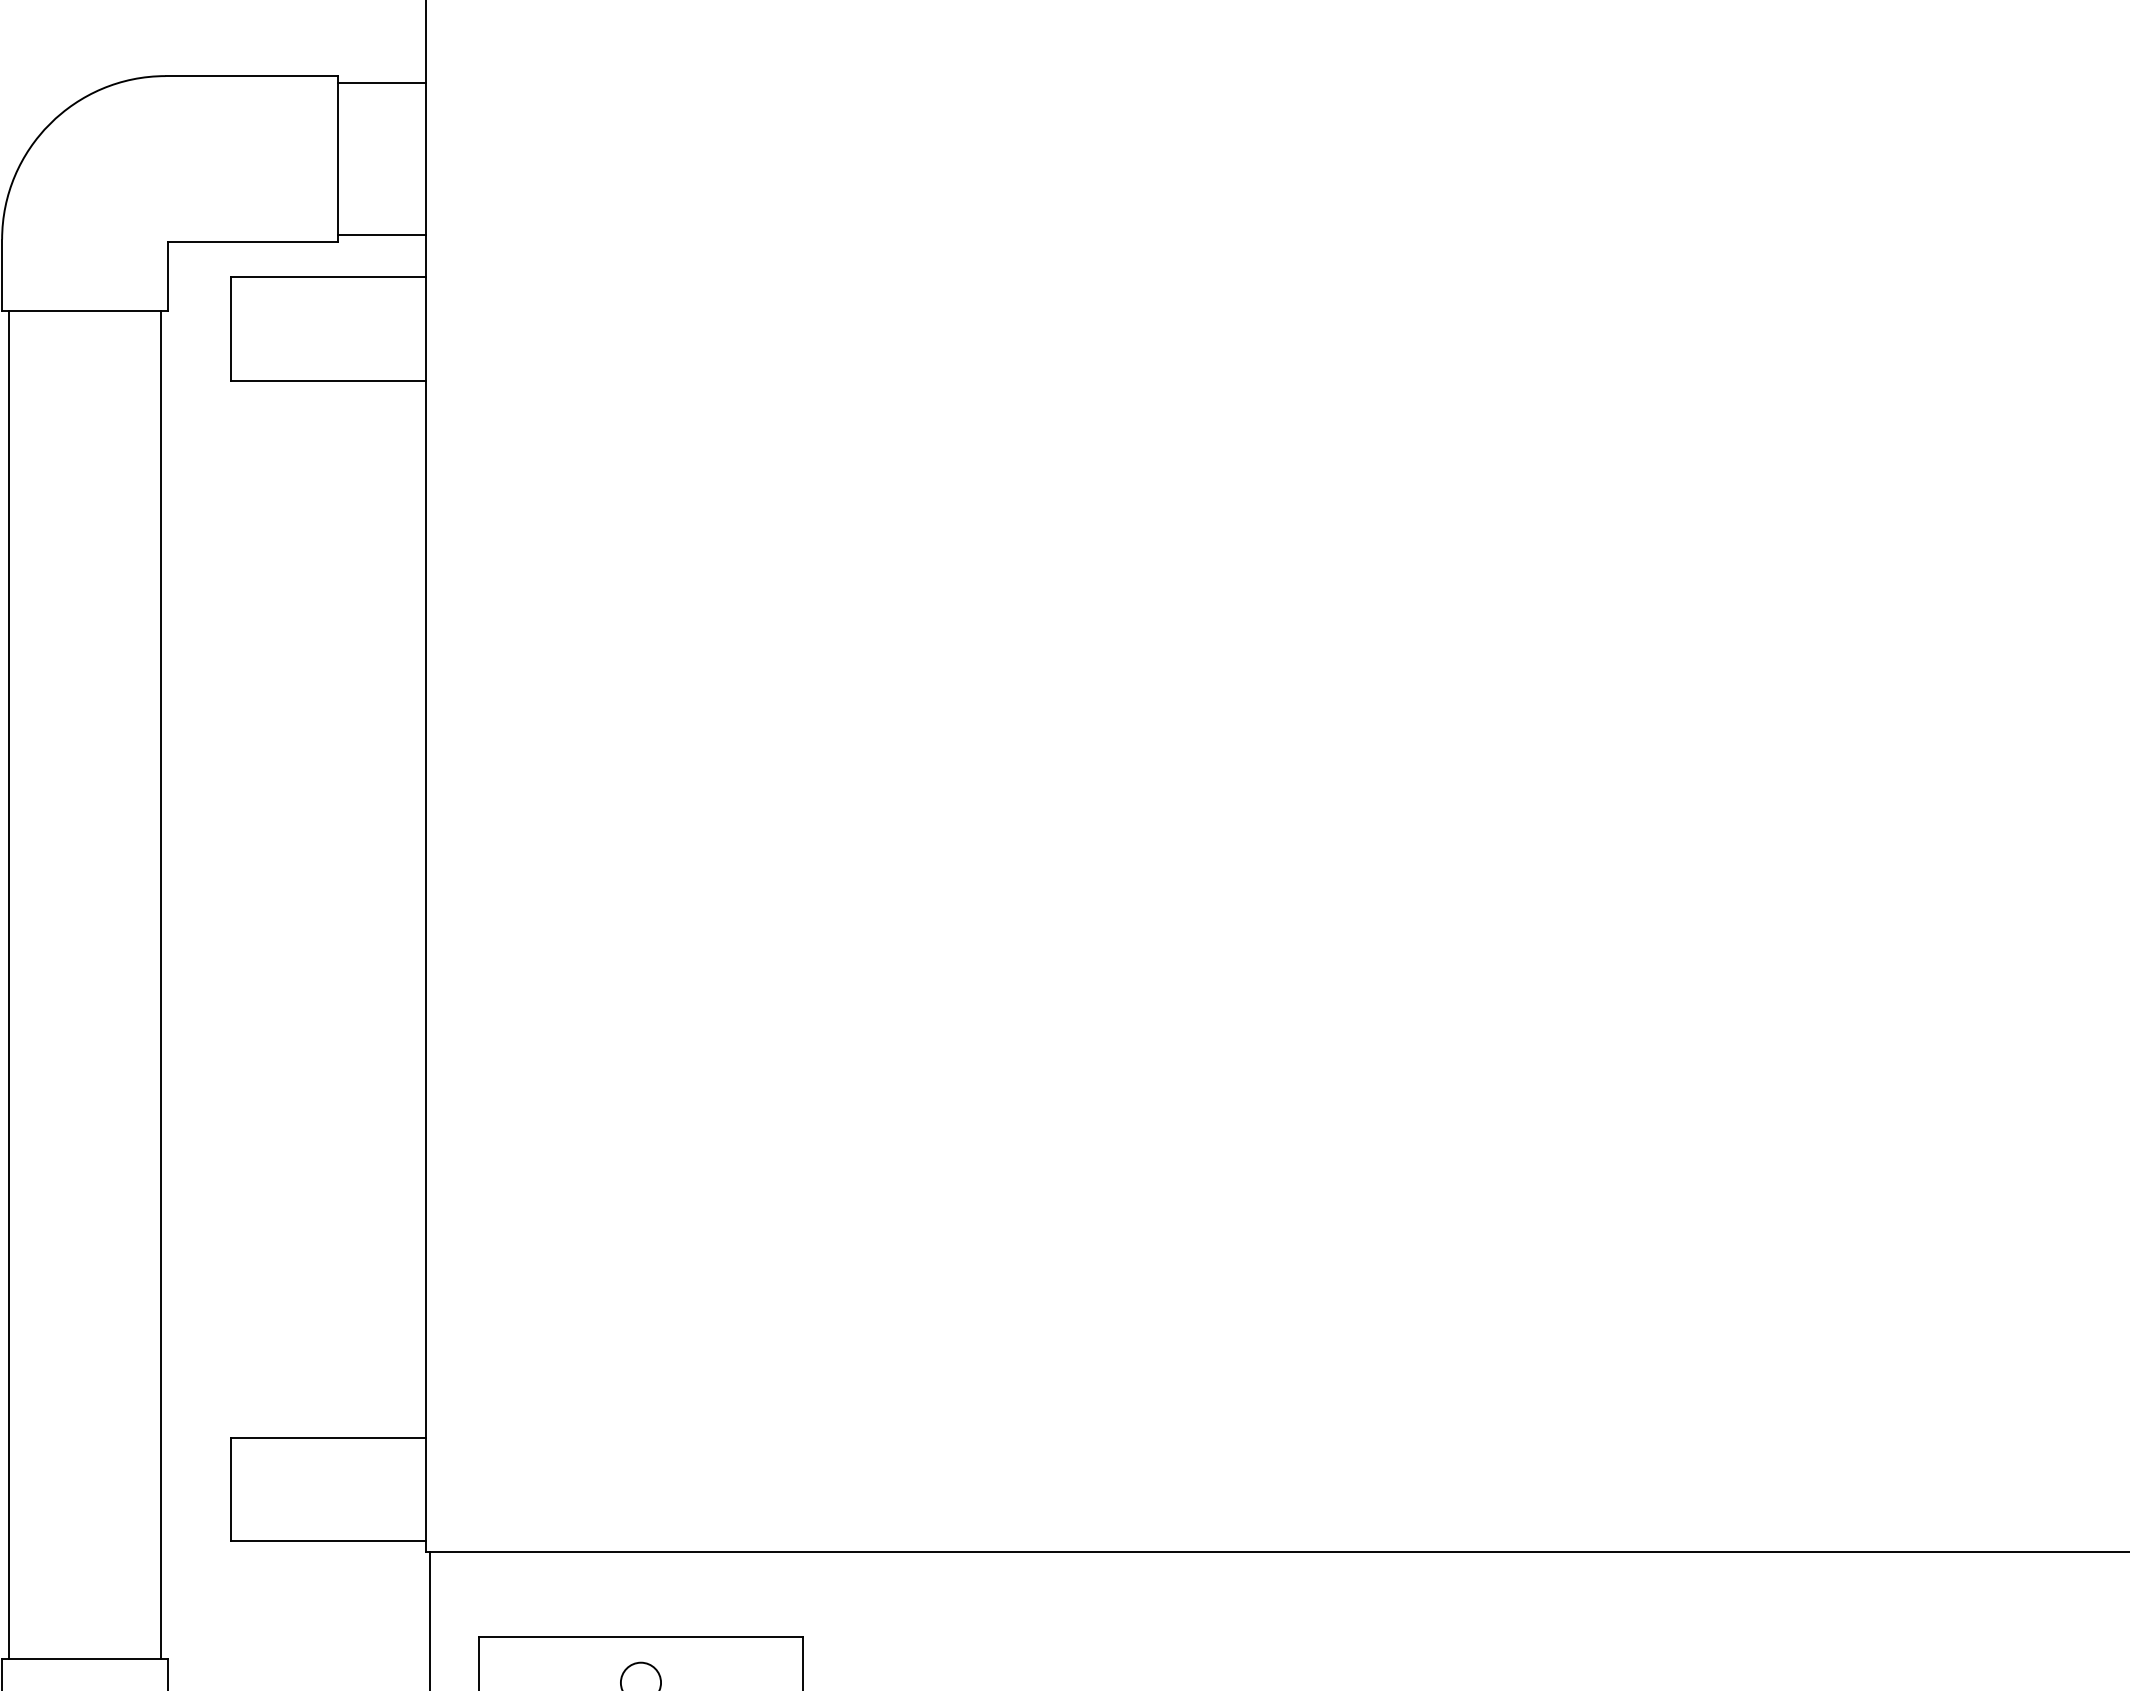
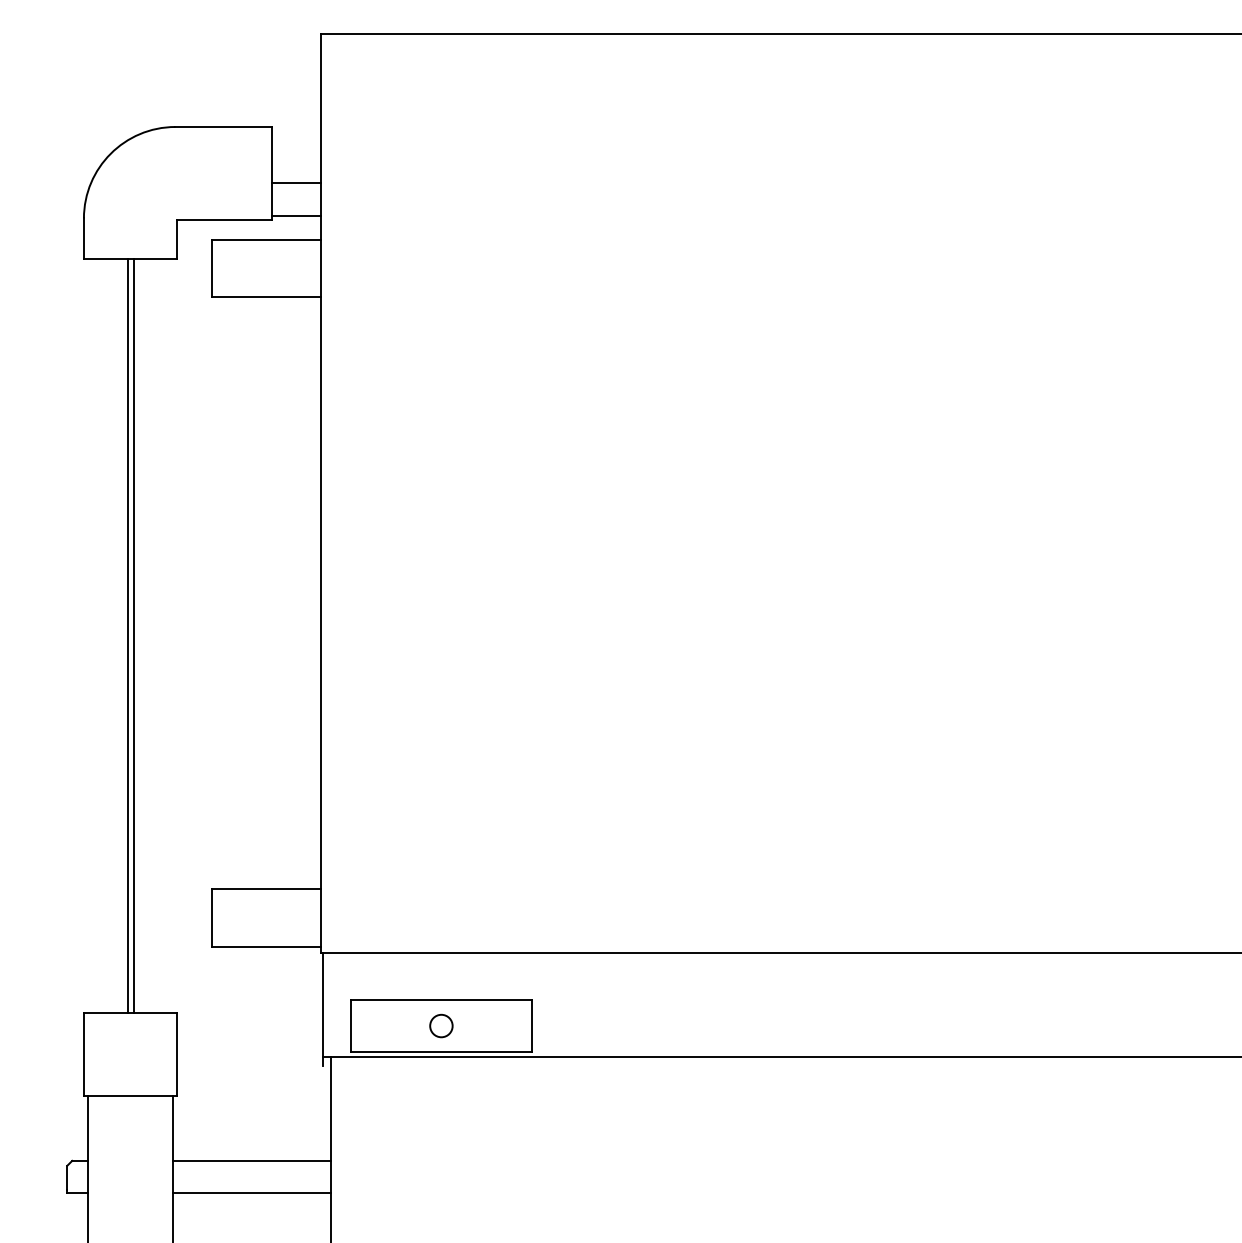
line: (381, 84) -> (296, 183), moved
line: (8, 984) -> (127, 635), moved
line: (162, 984) -> (134, 635), moved

